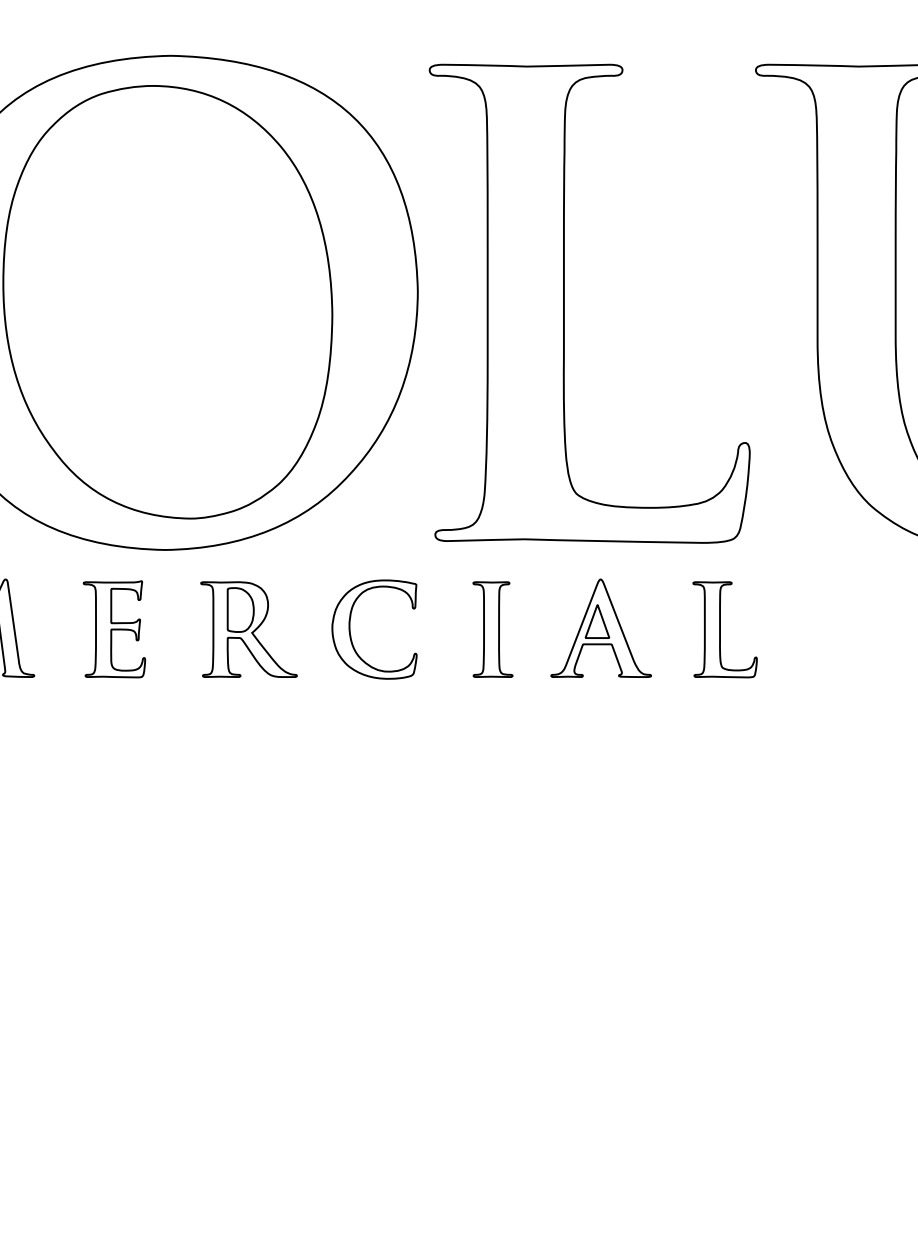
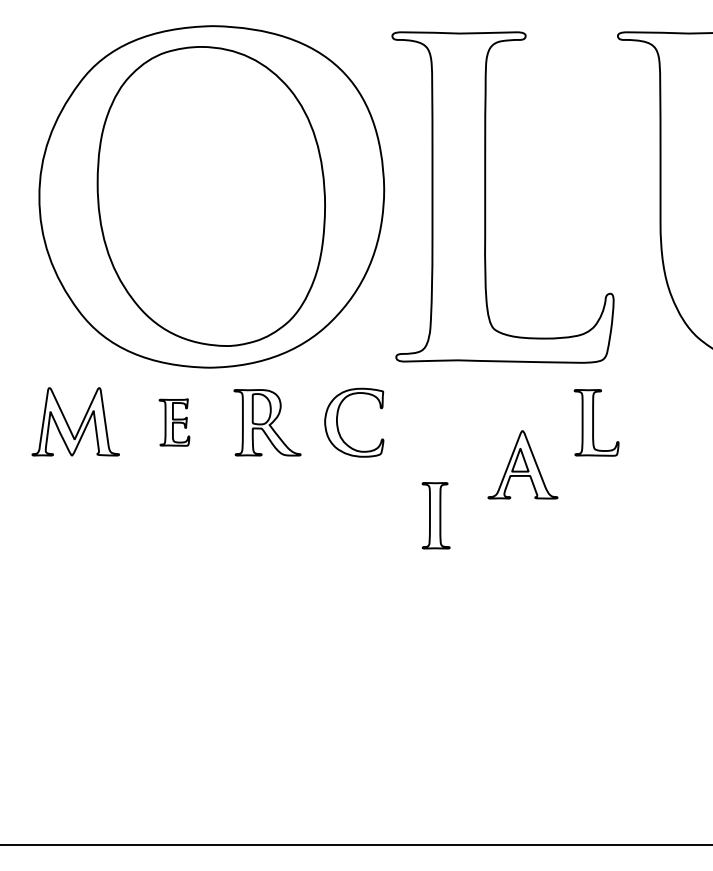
part: (600, 627) -> (522, 464), moved
part: (114, 629) -> (174, 422), size x0.7
part: (492, 629) -> (435, 515), moved

